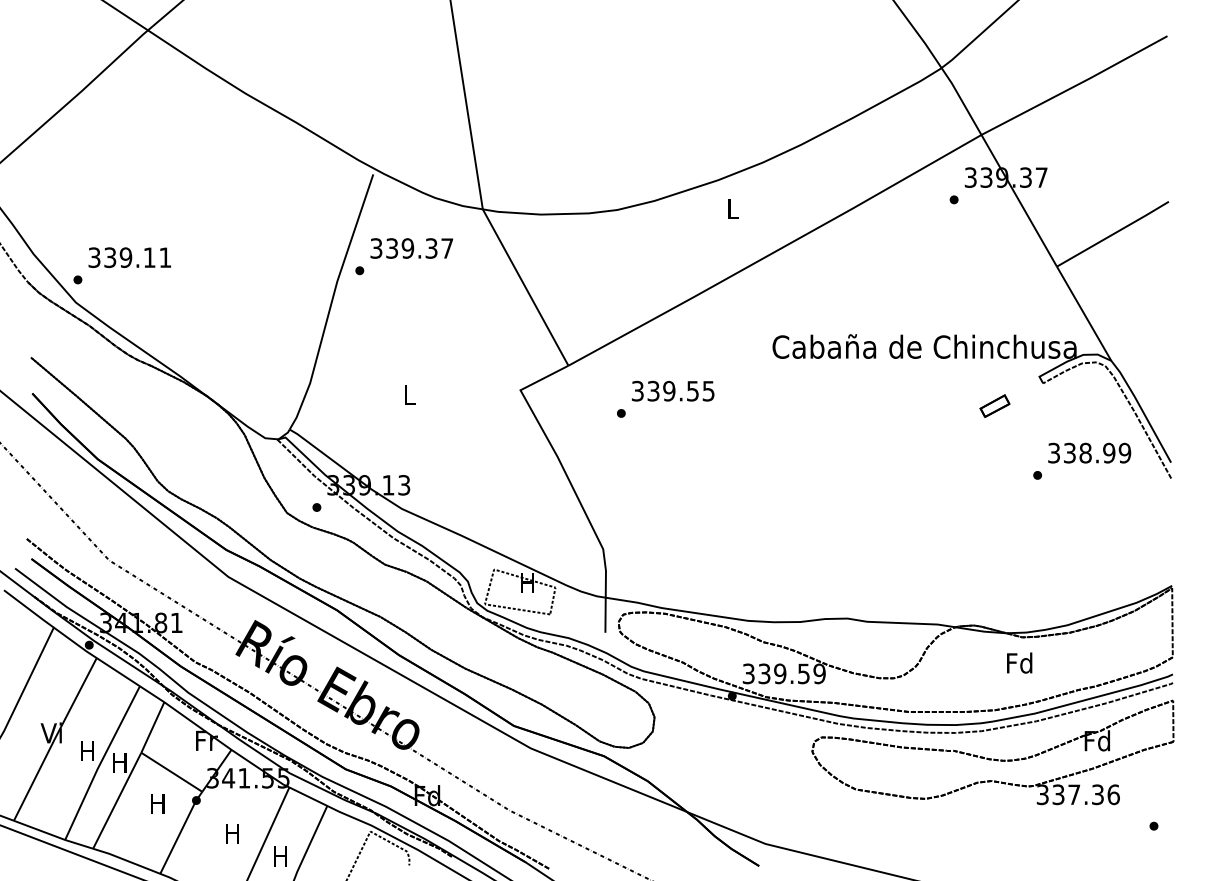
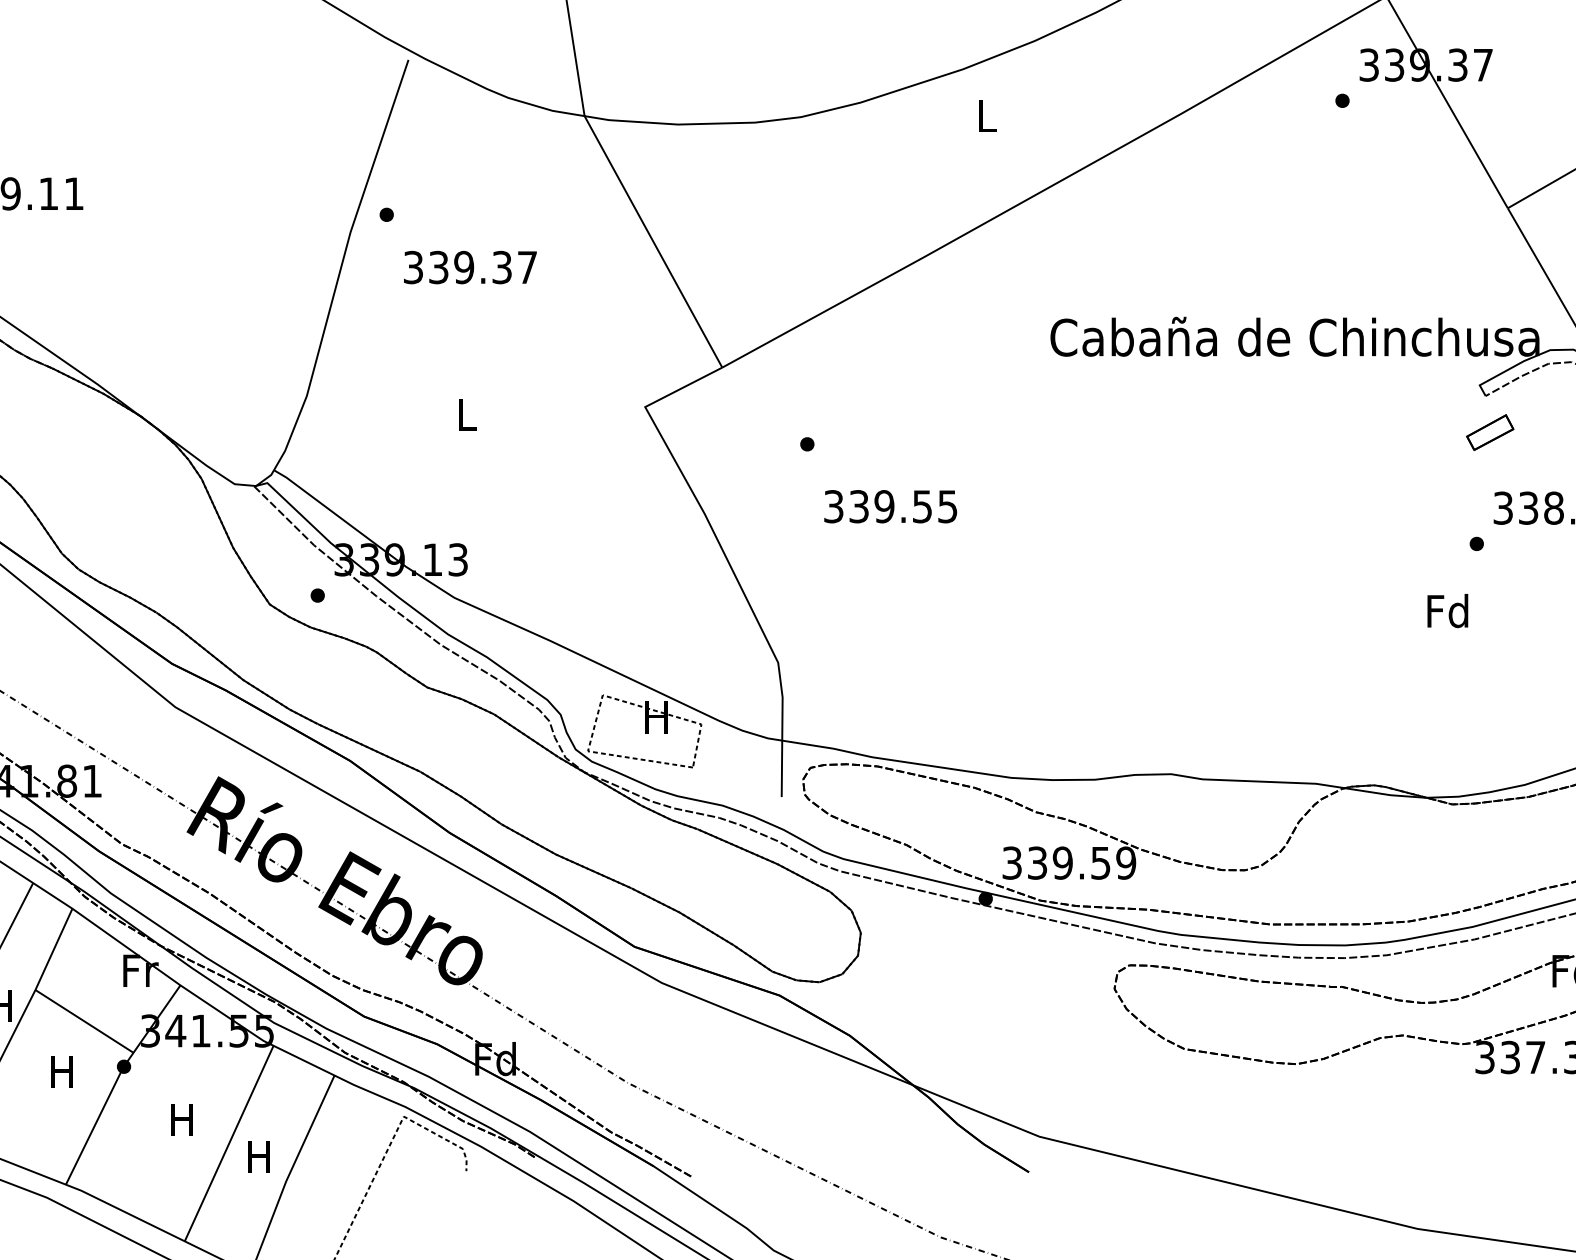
text: (411, 248) -> (469, 267), moved
text: (672, 390) -> (889, 505), moved
part: (994, 405) -> (1489, 431), moved
text: (1019, 662) -> (1447, 610), moved

